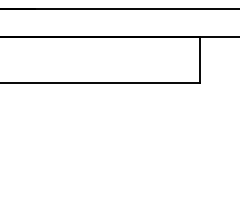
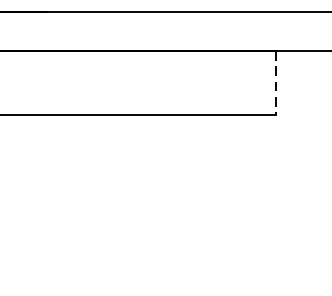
line: (199, 60) -> (276, 83), solid -> dashed

